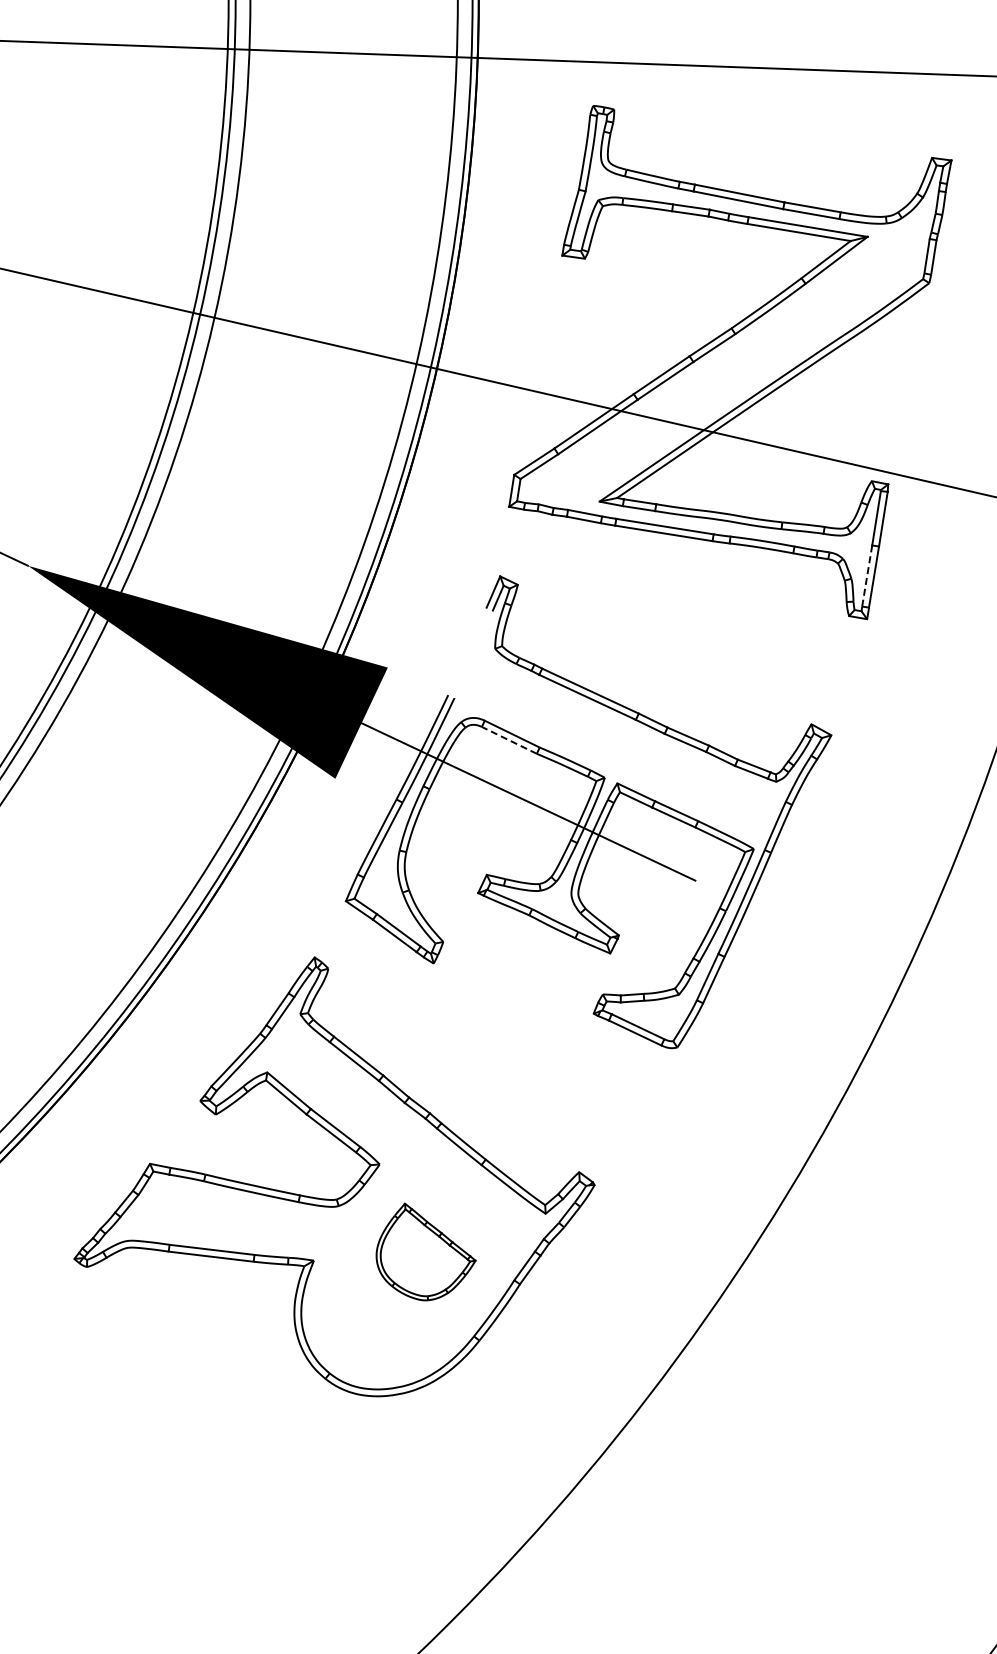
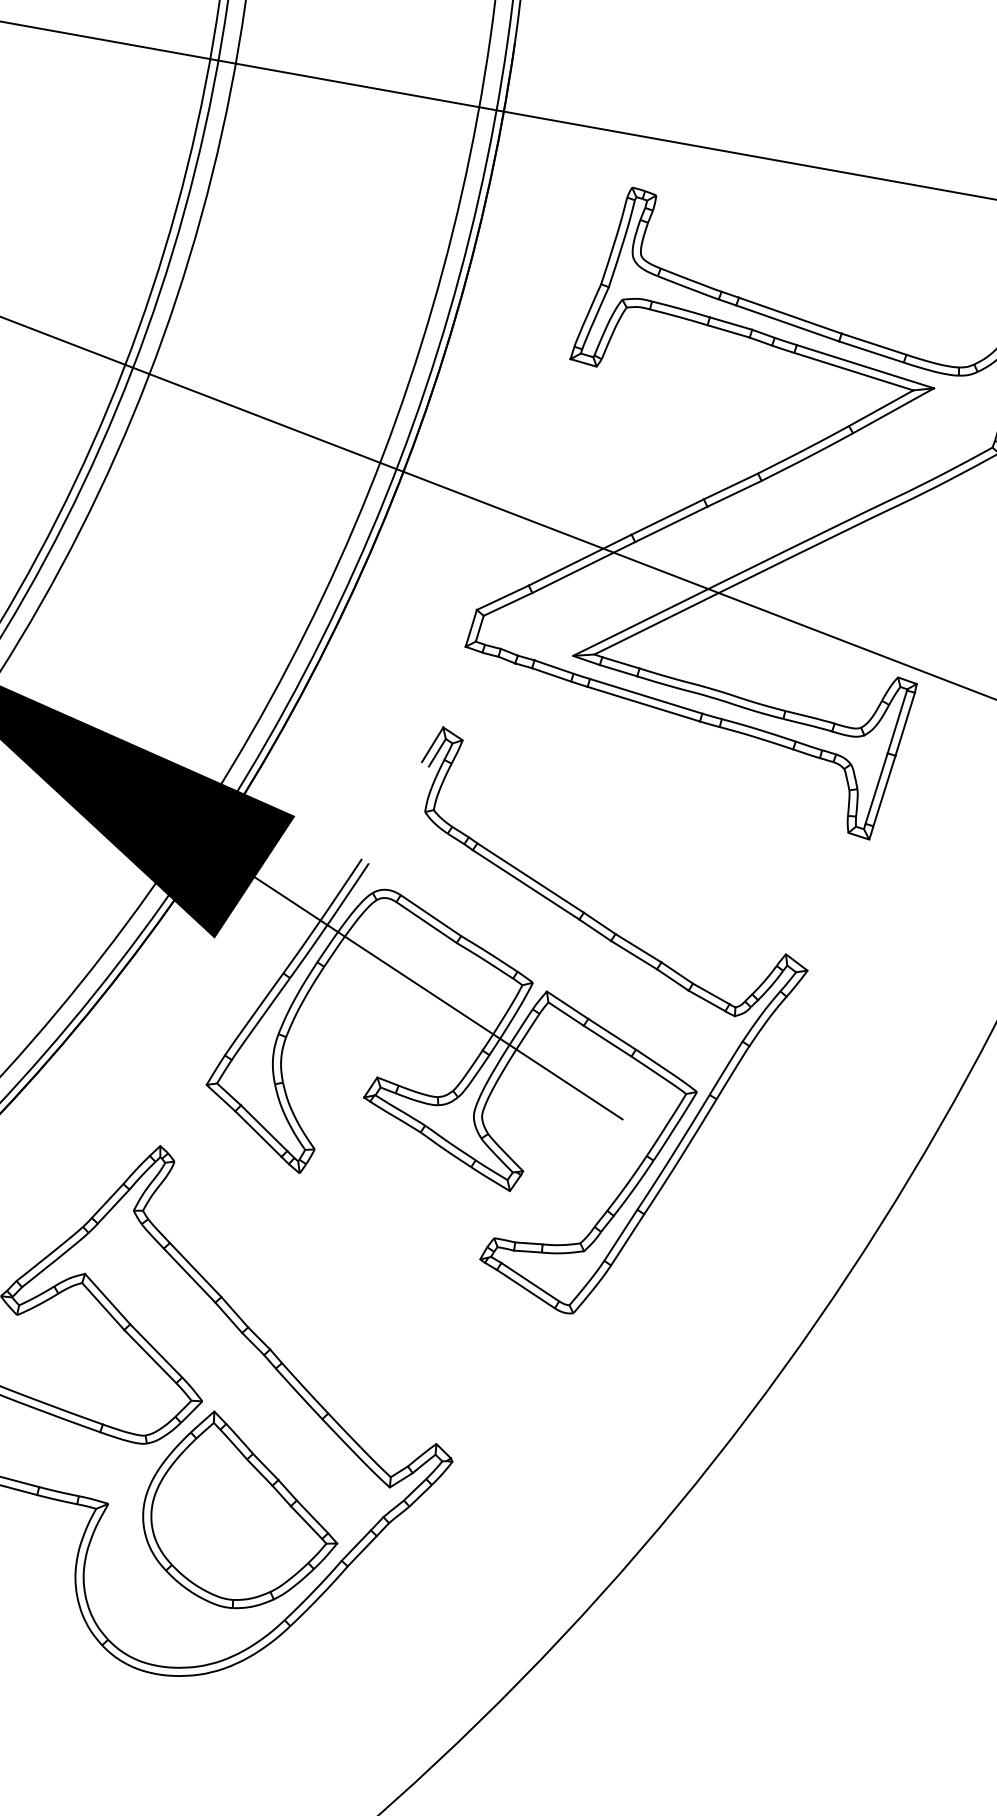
line: (867, 576) -> (876, 789), dashed -> solid
line: (509, 740) -> (426, 922), dashed -> solid
part: (425, 1251) -> (241, 1511), size x1.67

